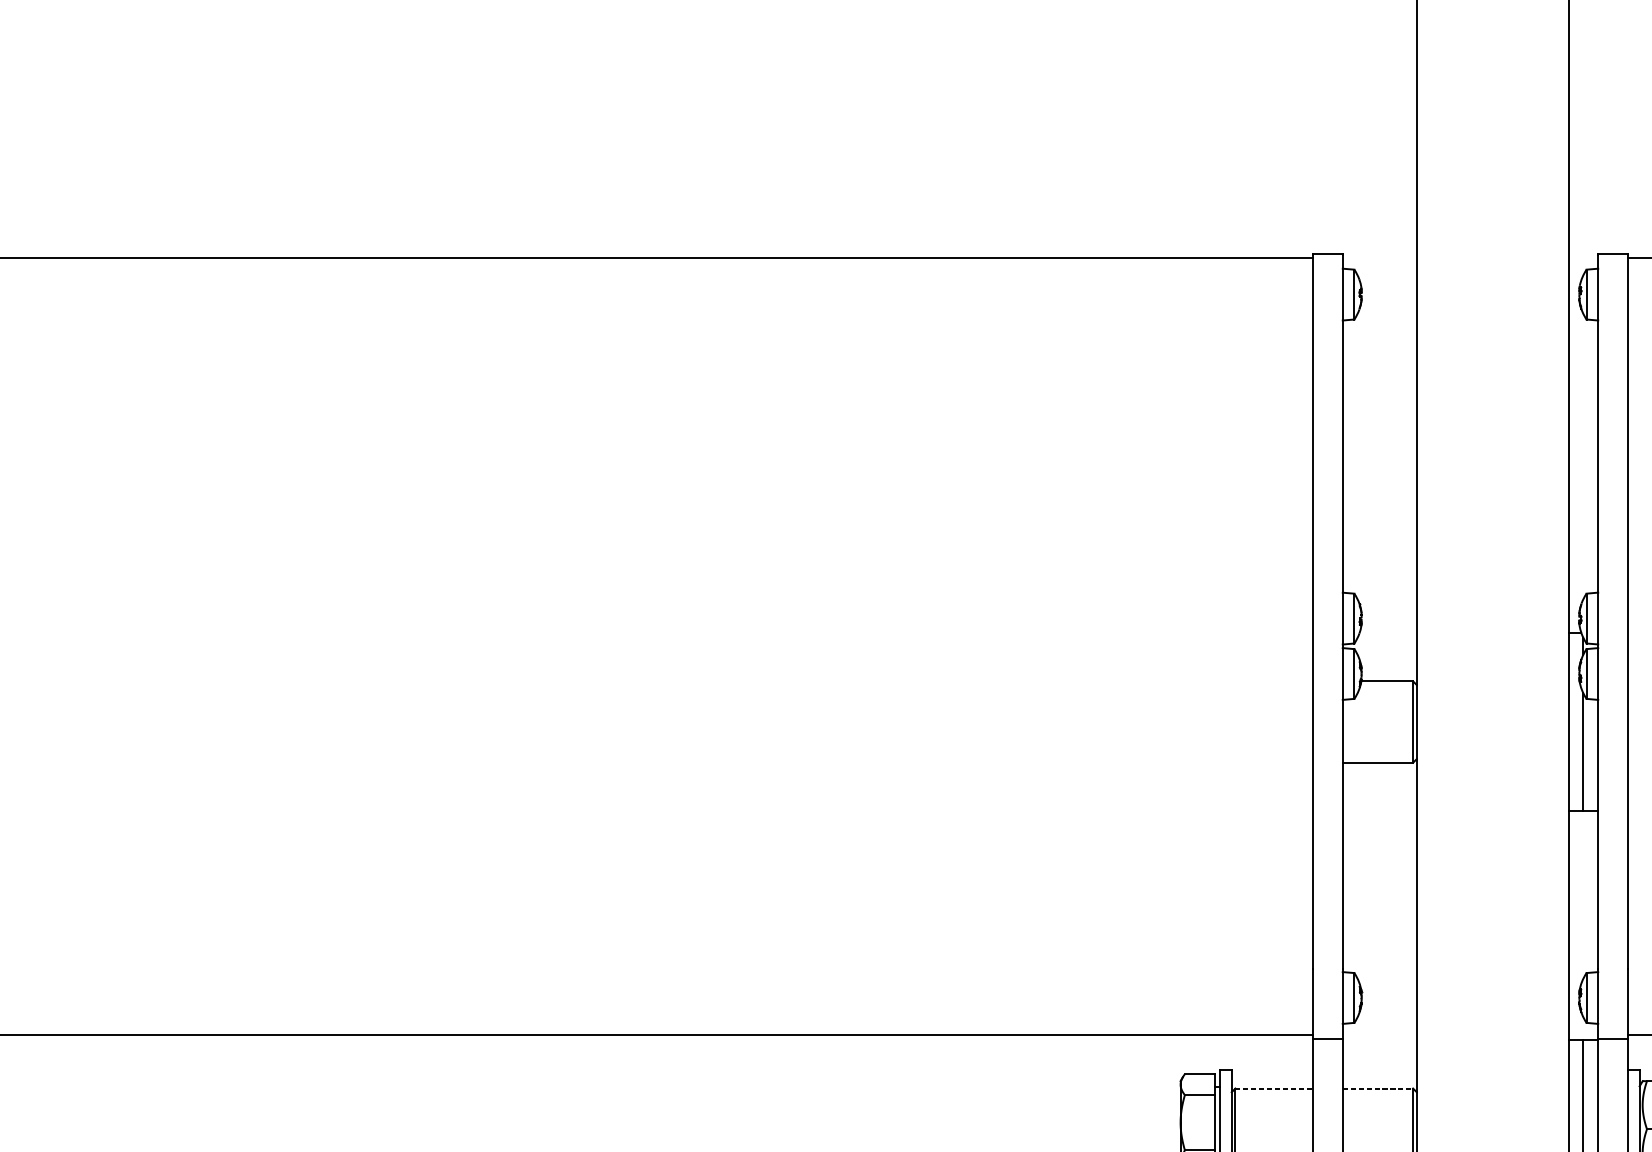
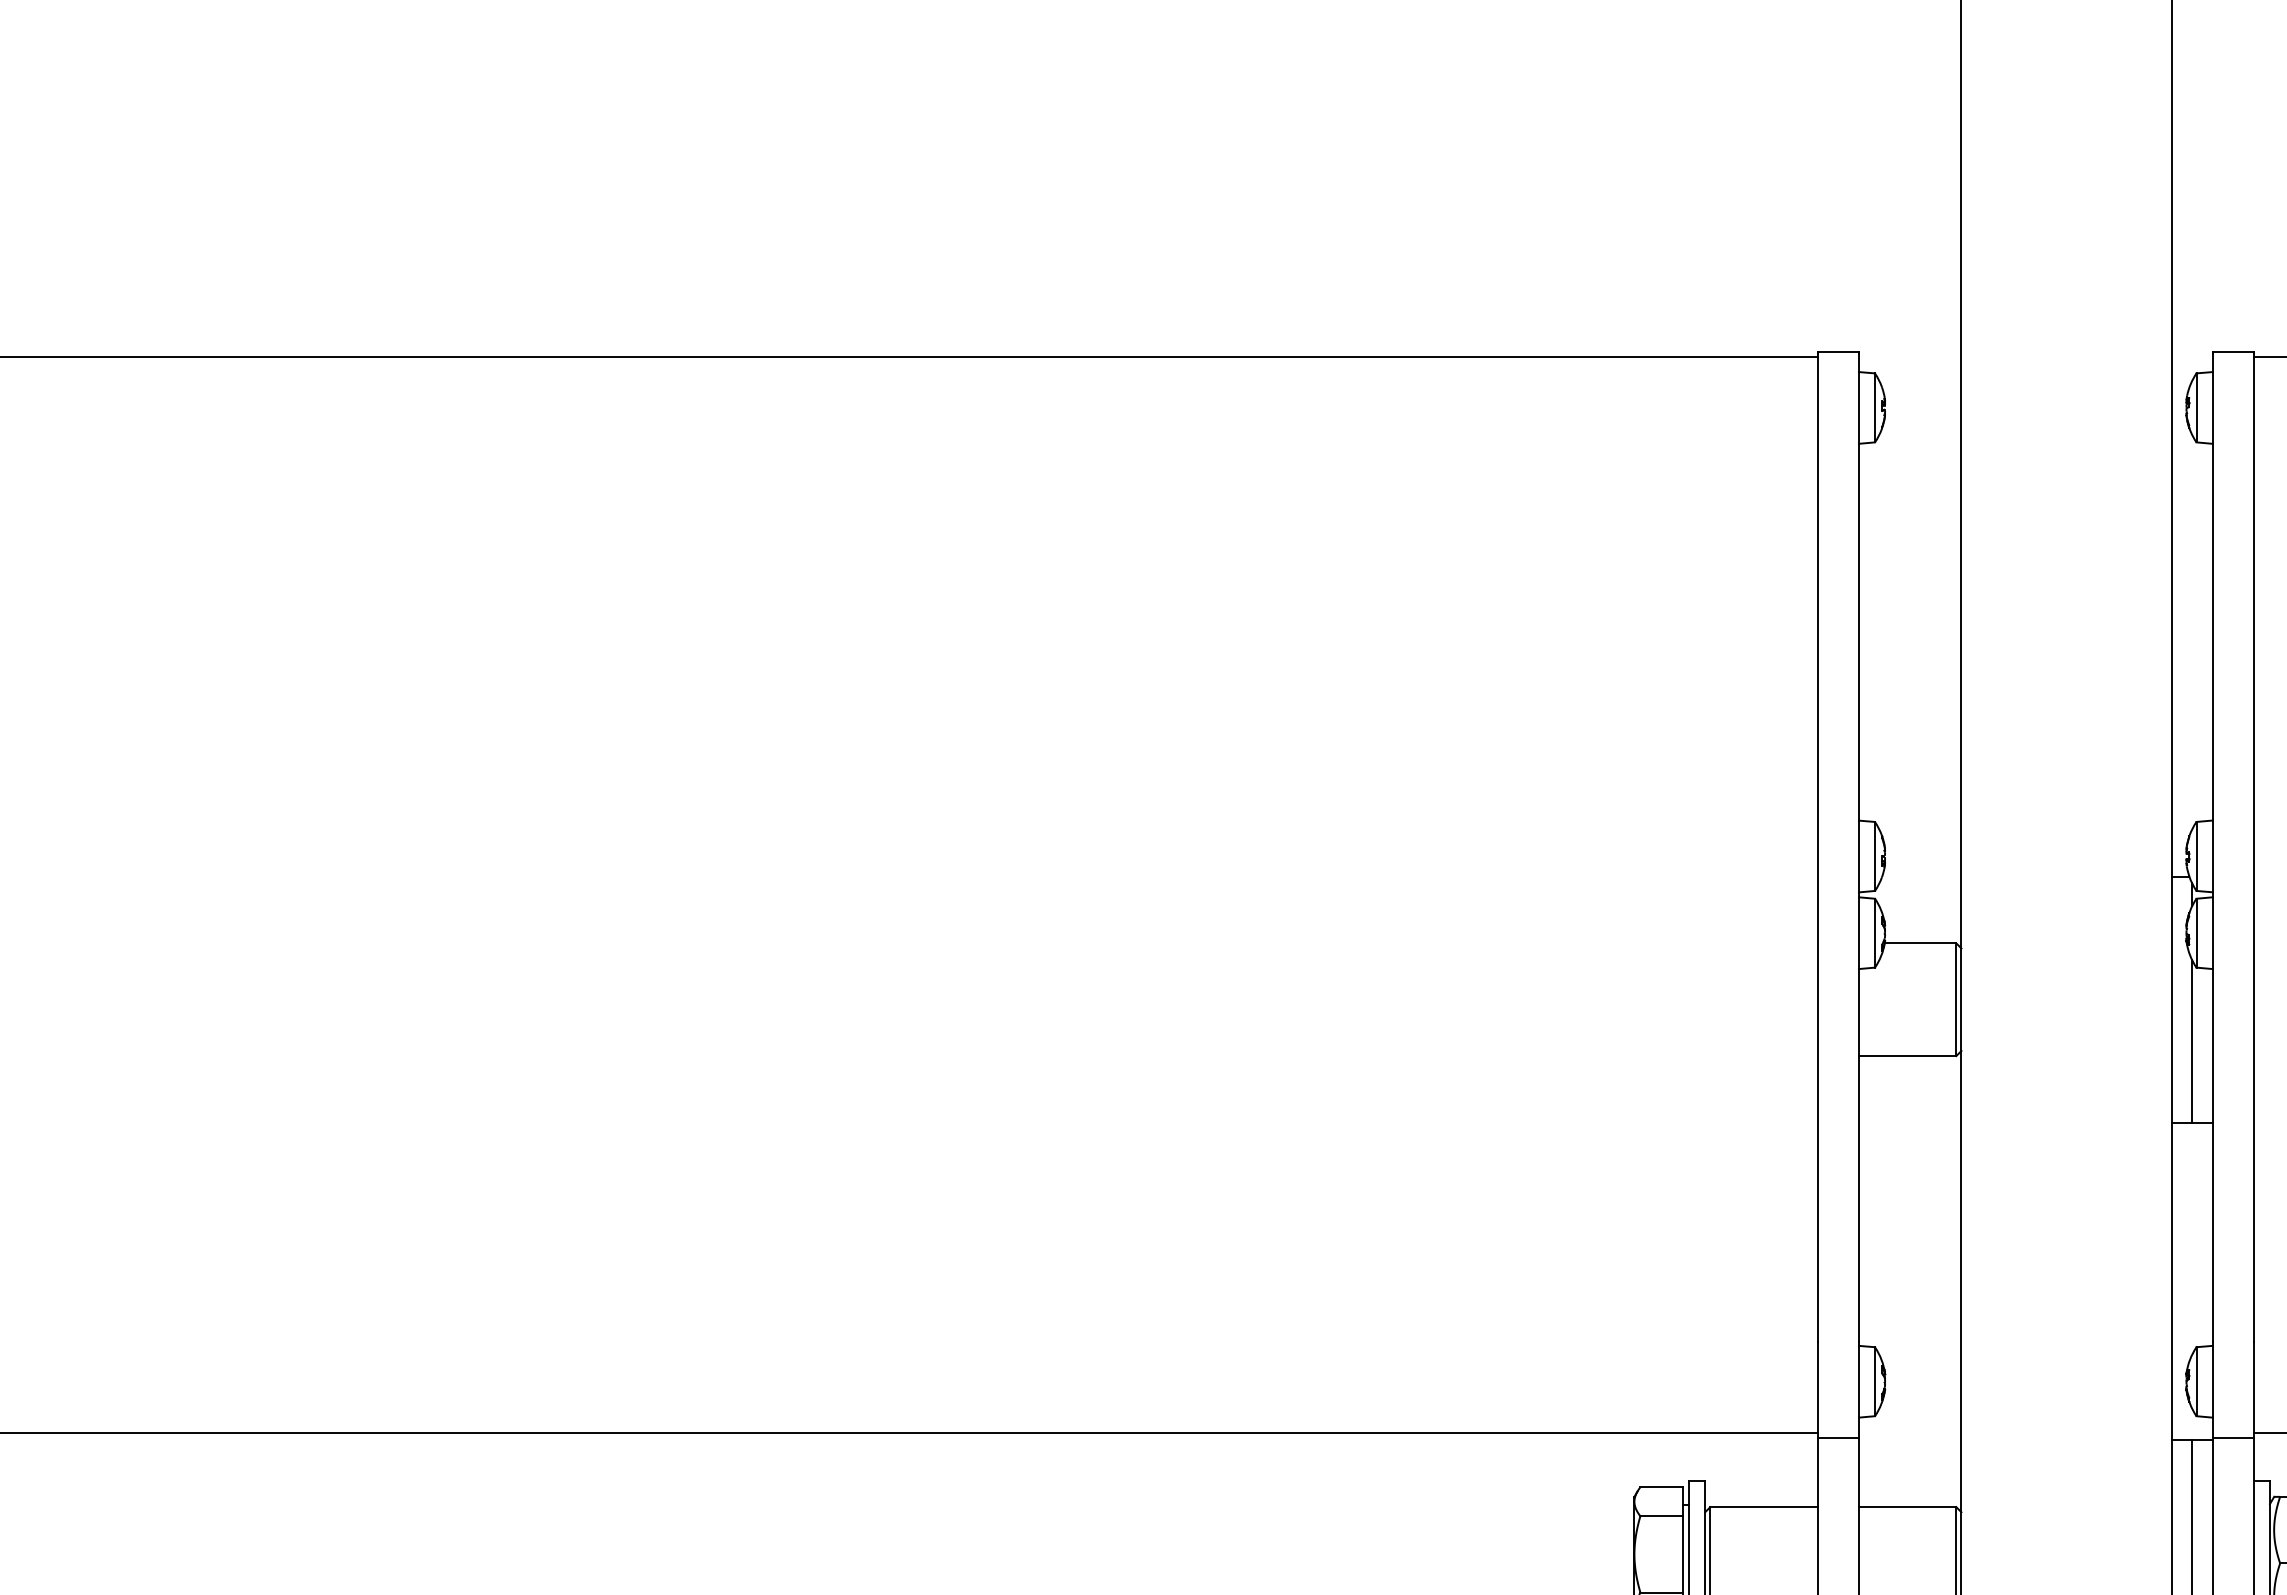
line: (1274, 1088) -> (1764, 1507), dashed -> solid
line: (1377, 1088) -> (1907, 1507), dashed -> solid

